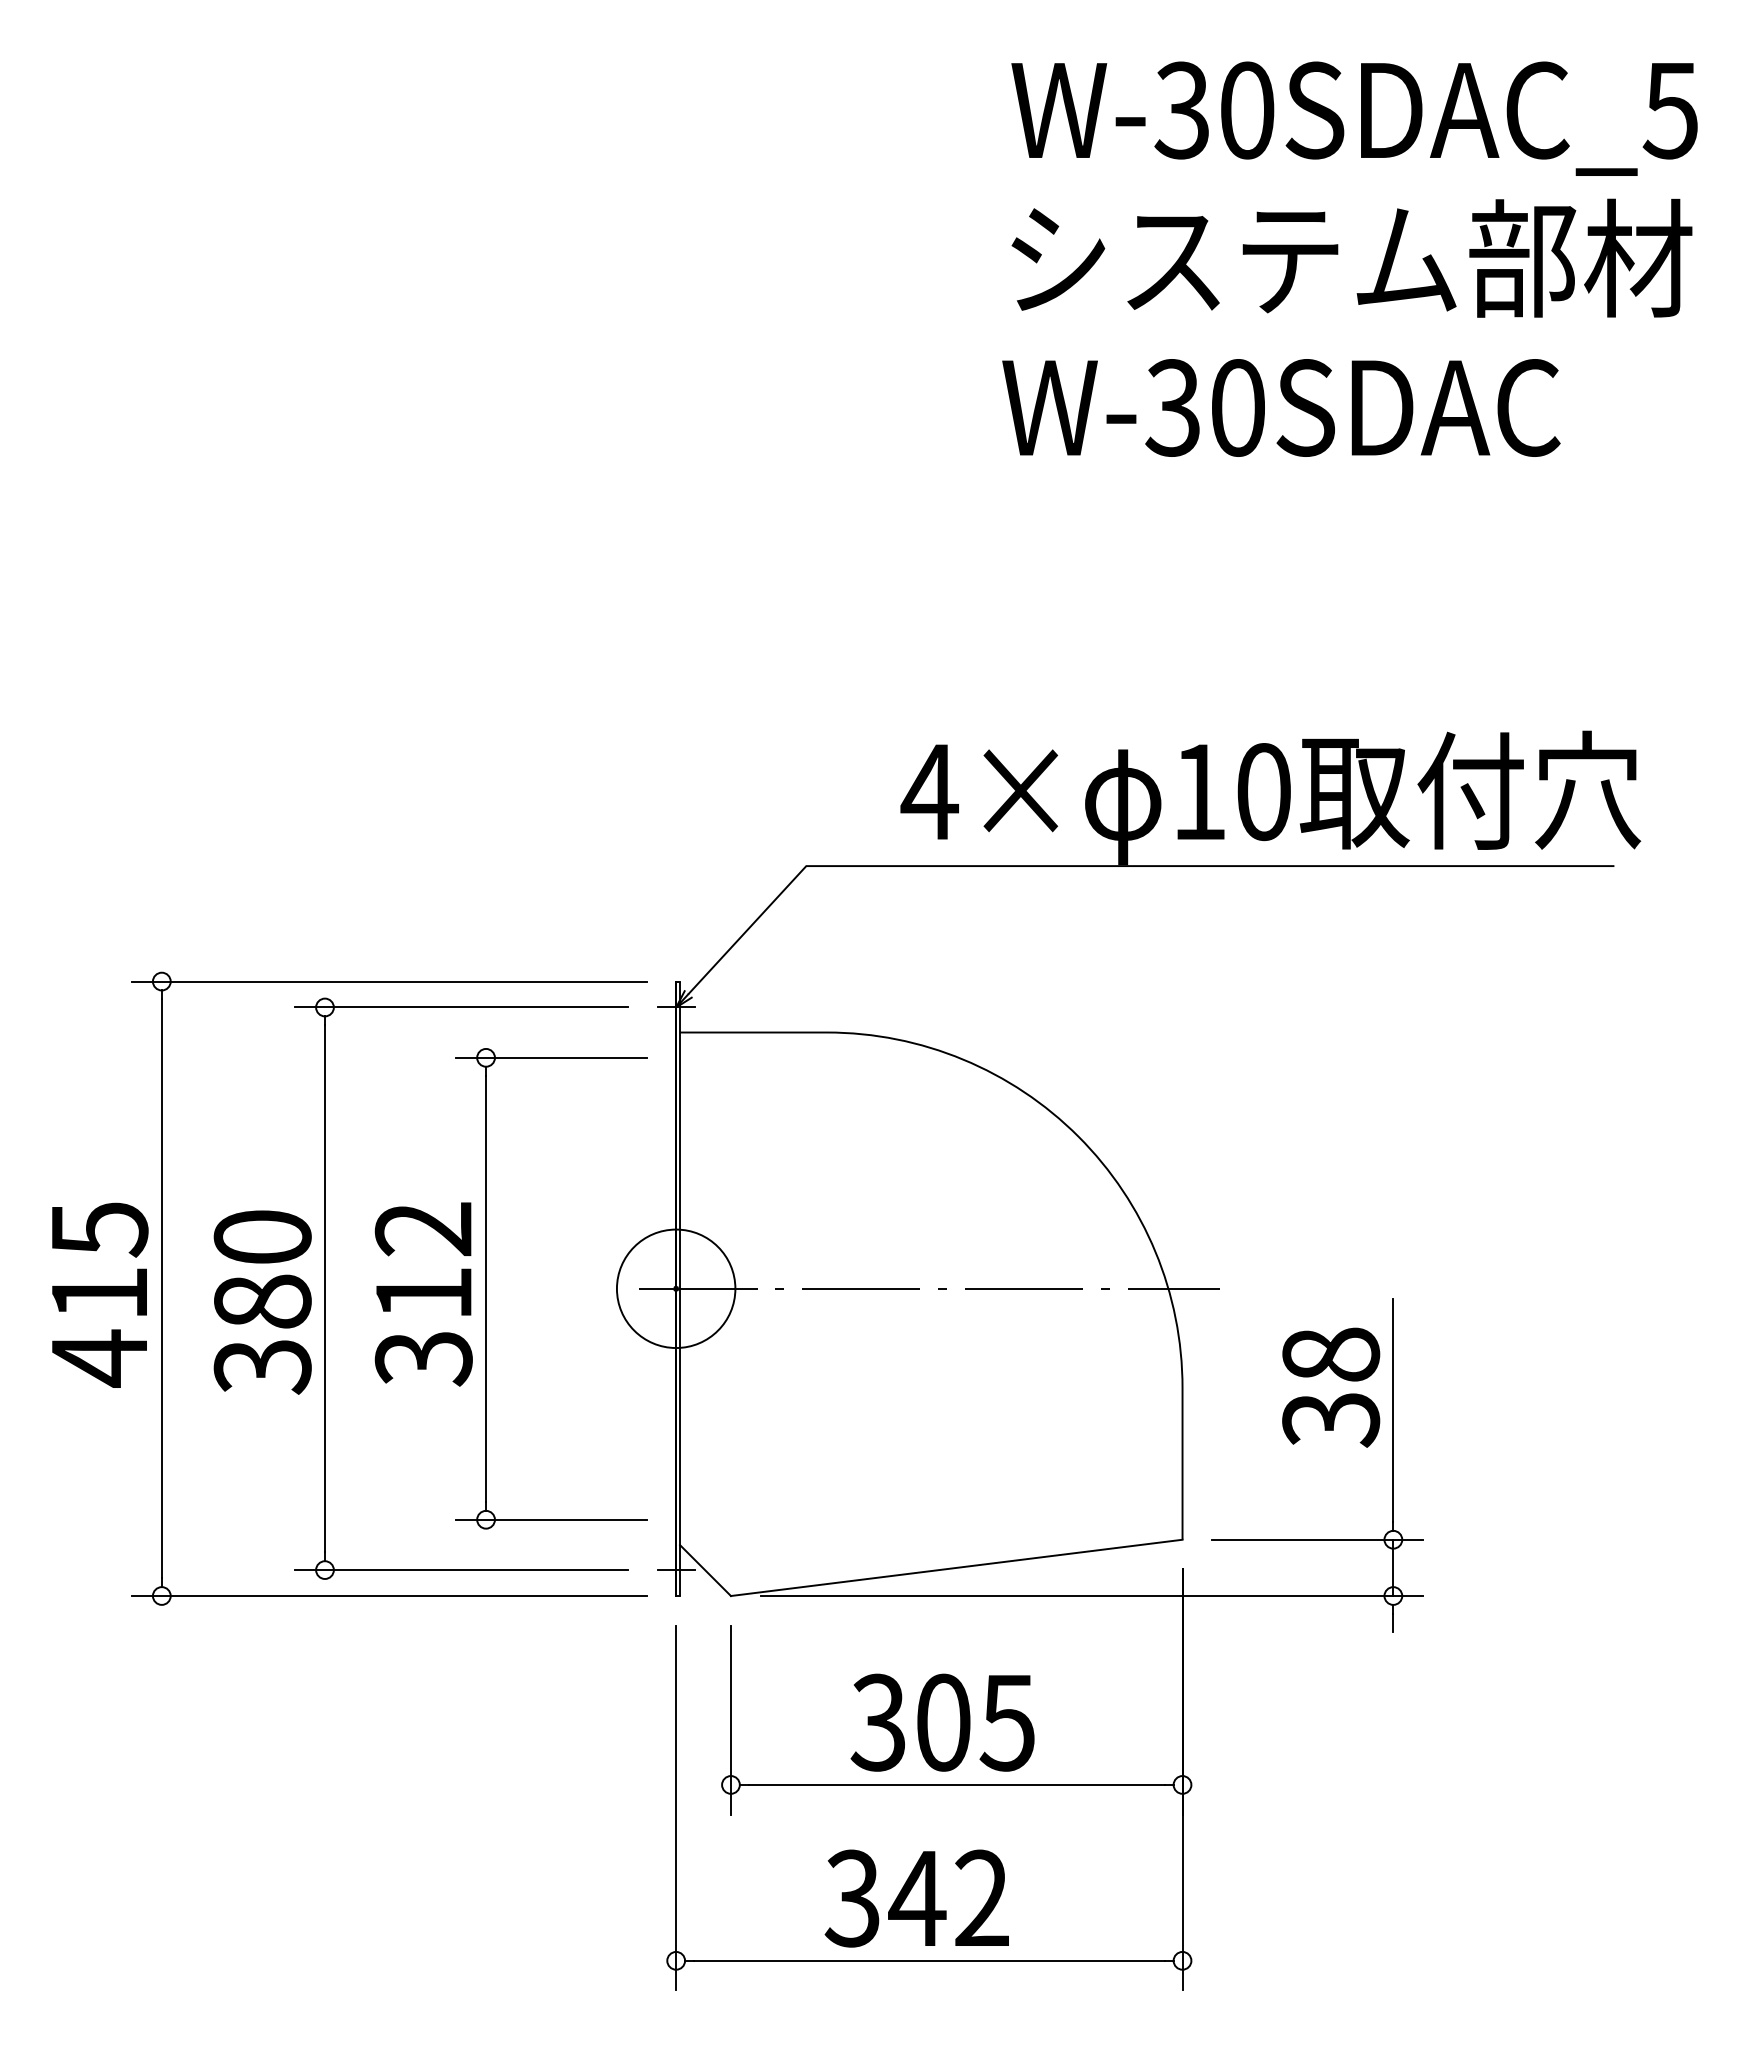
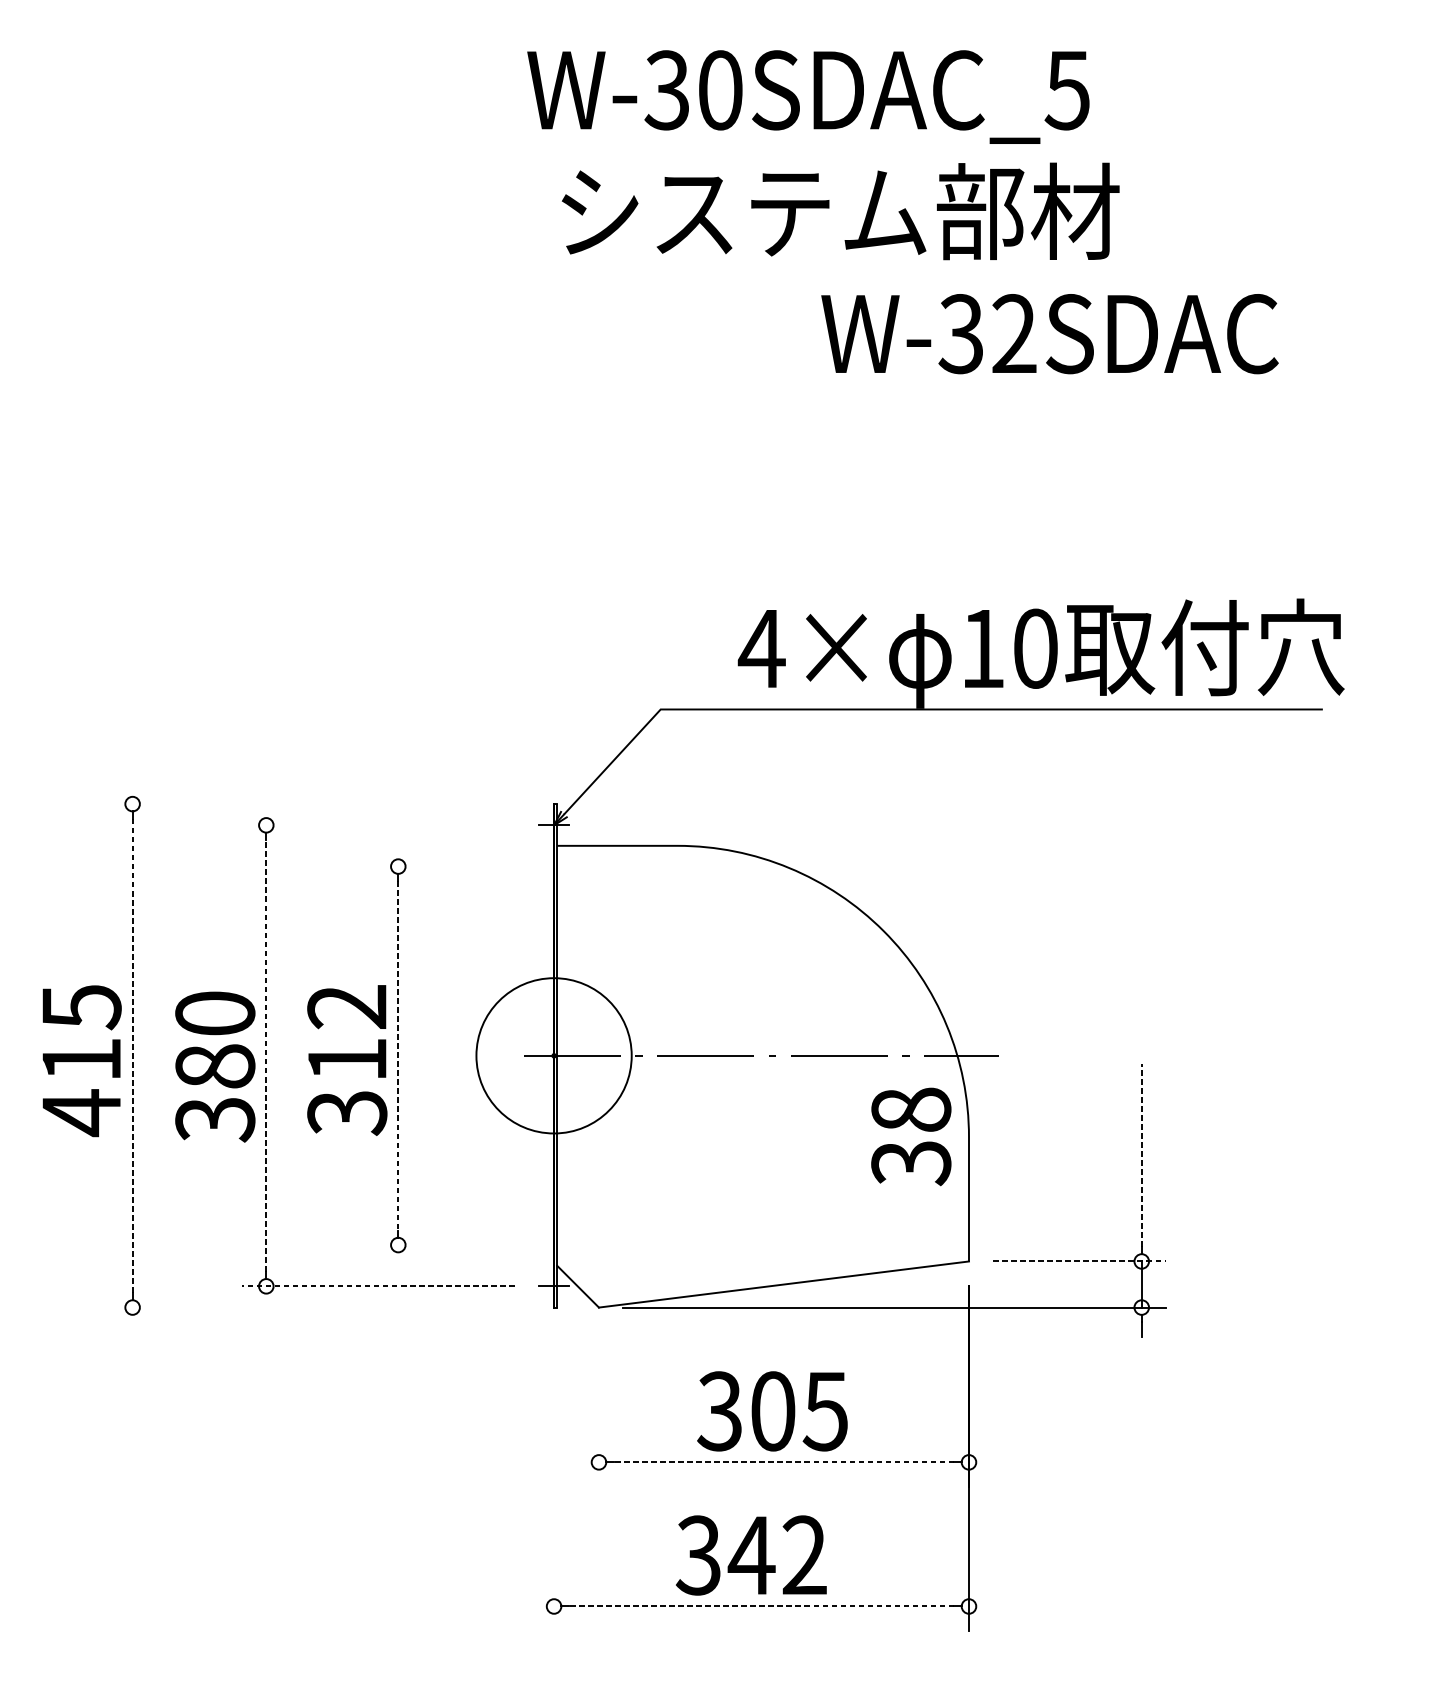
text: (1354, 118) -> (808, 96), moved
text: (1351, 257) -> (840, 210), moved
text: (1237, 407) -> (1014, 333), W-30SDAC -> W-32SDAC
line: (389, 981) -> (319, 804), removed
line: (461, 1007) -> (378, 825), removed
line: (551, 1057) -> (451, 866), removed
line: (324, 1288) -> (265, 1055), solid -> dashed
circle: (675, 1288) -> (553, 1055), size x1.6
line: (161, 1289) -> (132, 1056), solid -> dashed
line: (486, 1289) -> (398, 1056), solid -> dashed
text: (1331, 1387) -> (911, 1136), moved
line: (1393, 1410) -> (1141, 1155), solid -> dashed
line: (551, 1519) -> (451, 1244), removed
line: (1318, 1539) -> (1080, 1261), solid -> dashed
line: (461, 1570) -> (378, 1286), solid -> dashed
line: (389, 1596) -> (319, 1307), removed
line: (730, 1719) -> (598, 1408), removed
line: (956, 1784) -> (783, 1462), solid -> dashed
line: (676, 1807) -> (554, 1480), removed
line: (928, 1960) -> (760, 1606), solid -> dashed

